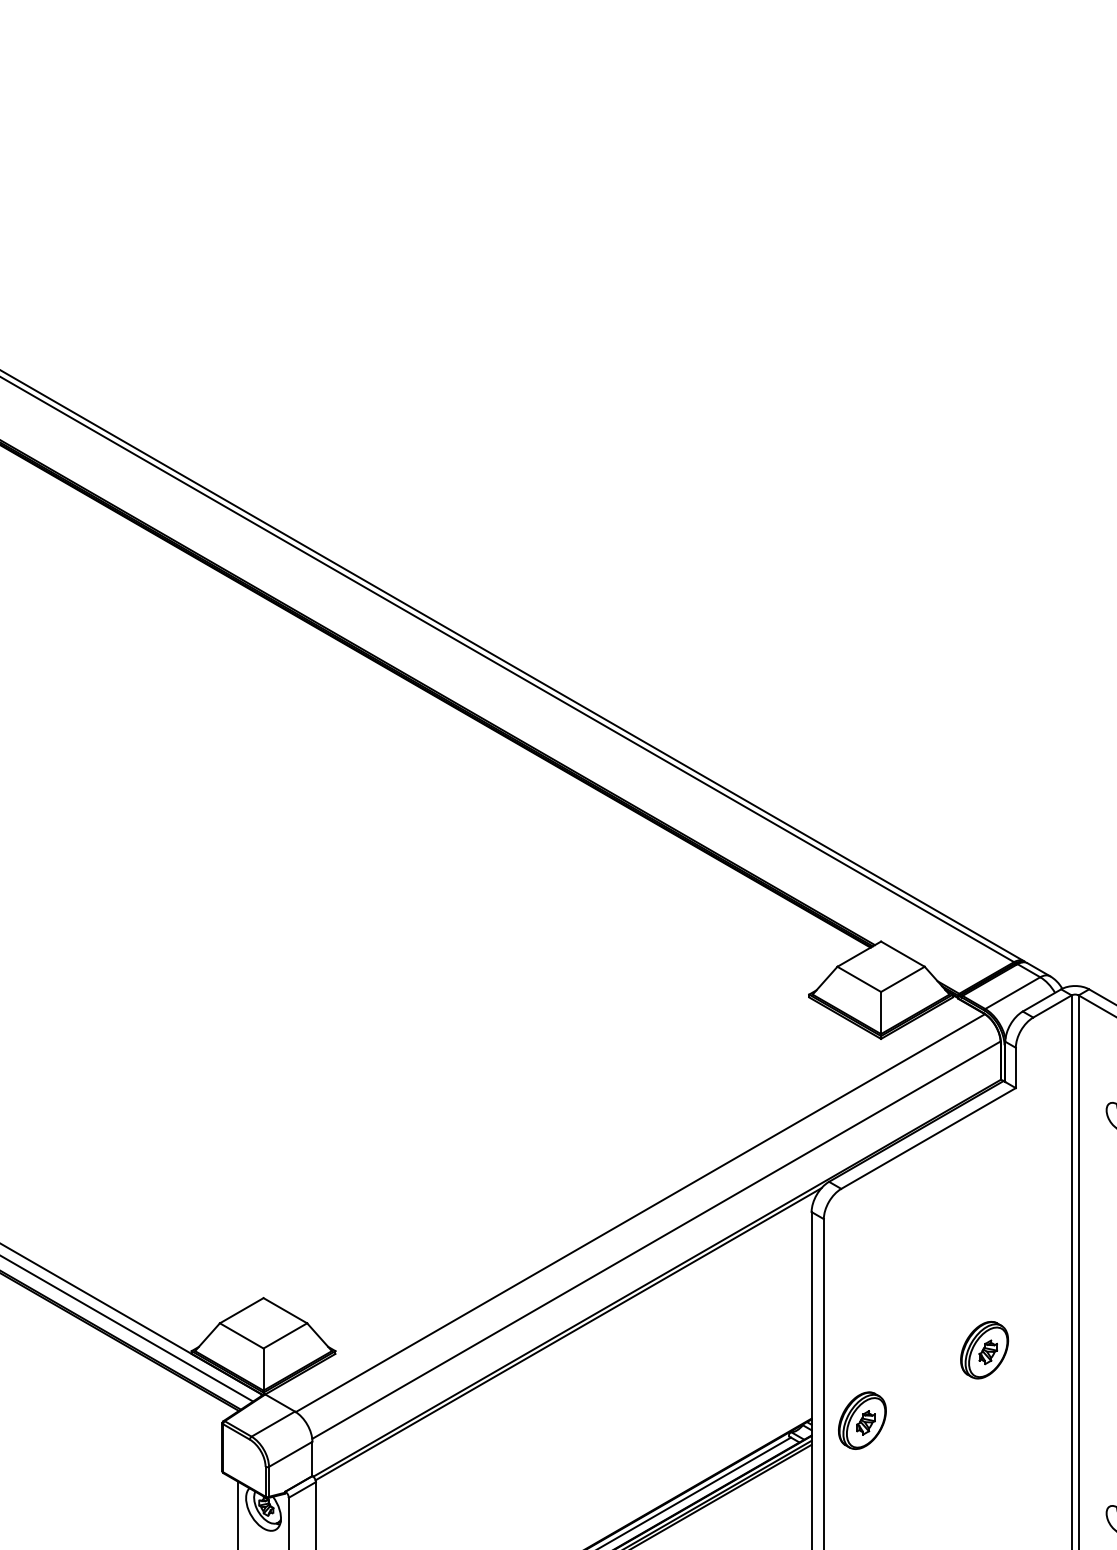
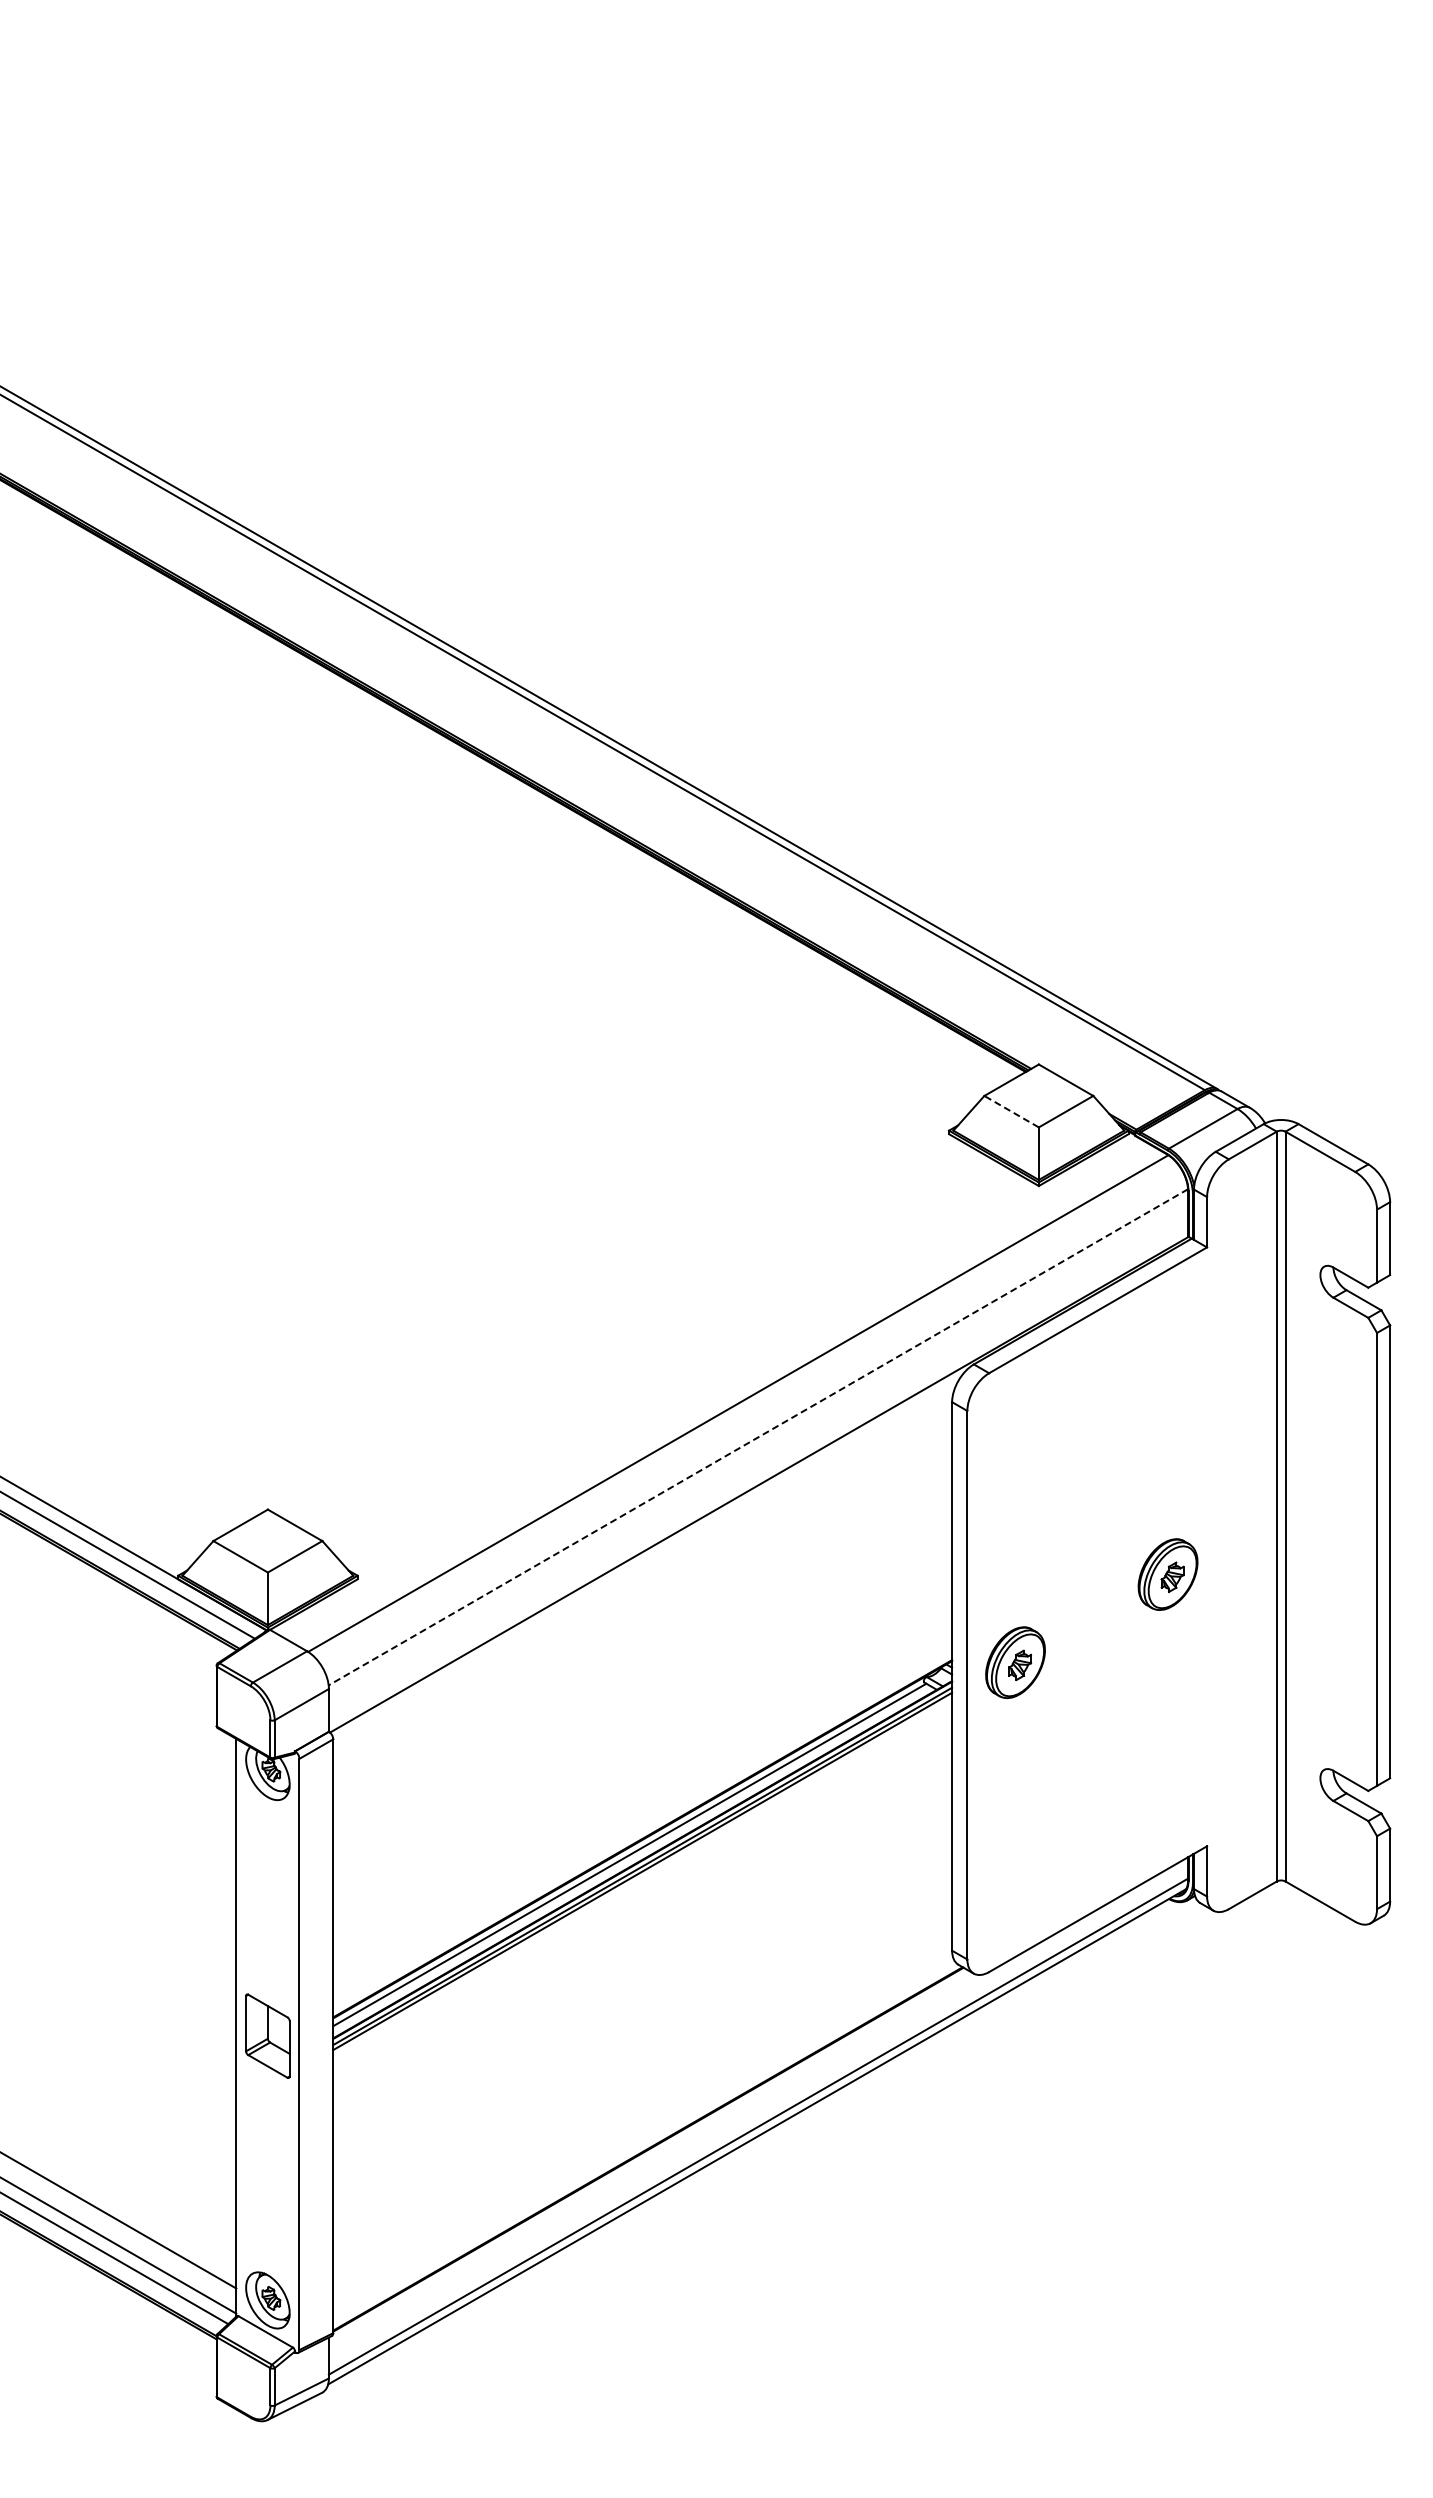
line: (859, 979) -> (1011, 1111), solid -> dashed
line: (655, 1240) -> (757, 1437), solid -> dashed
line: (568, 1334) -> (648, 1554), removed

